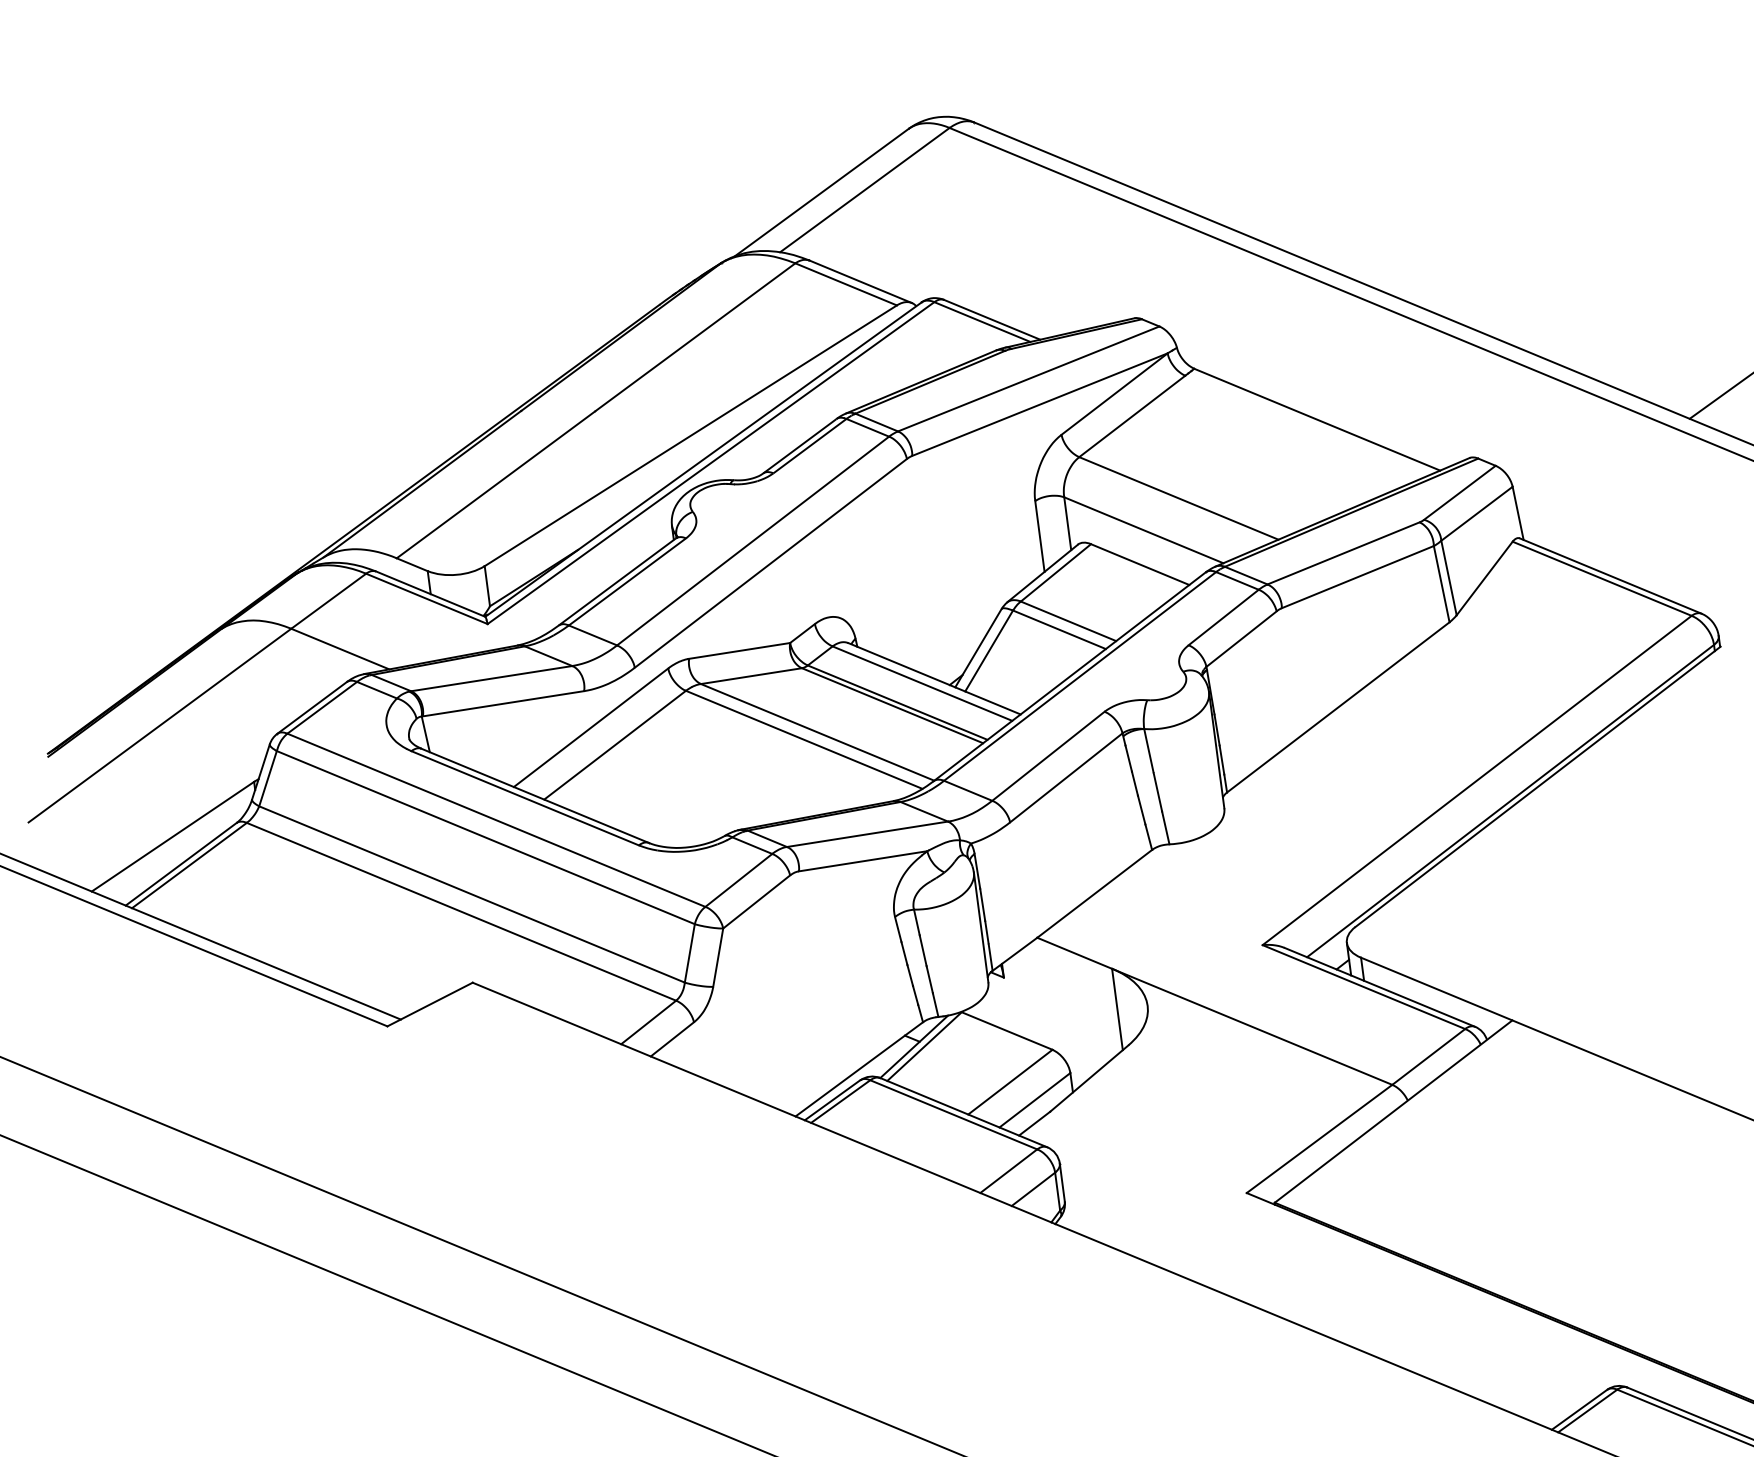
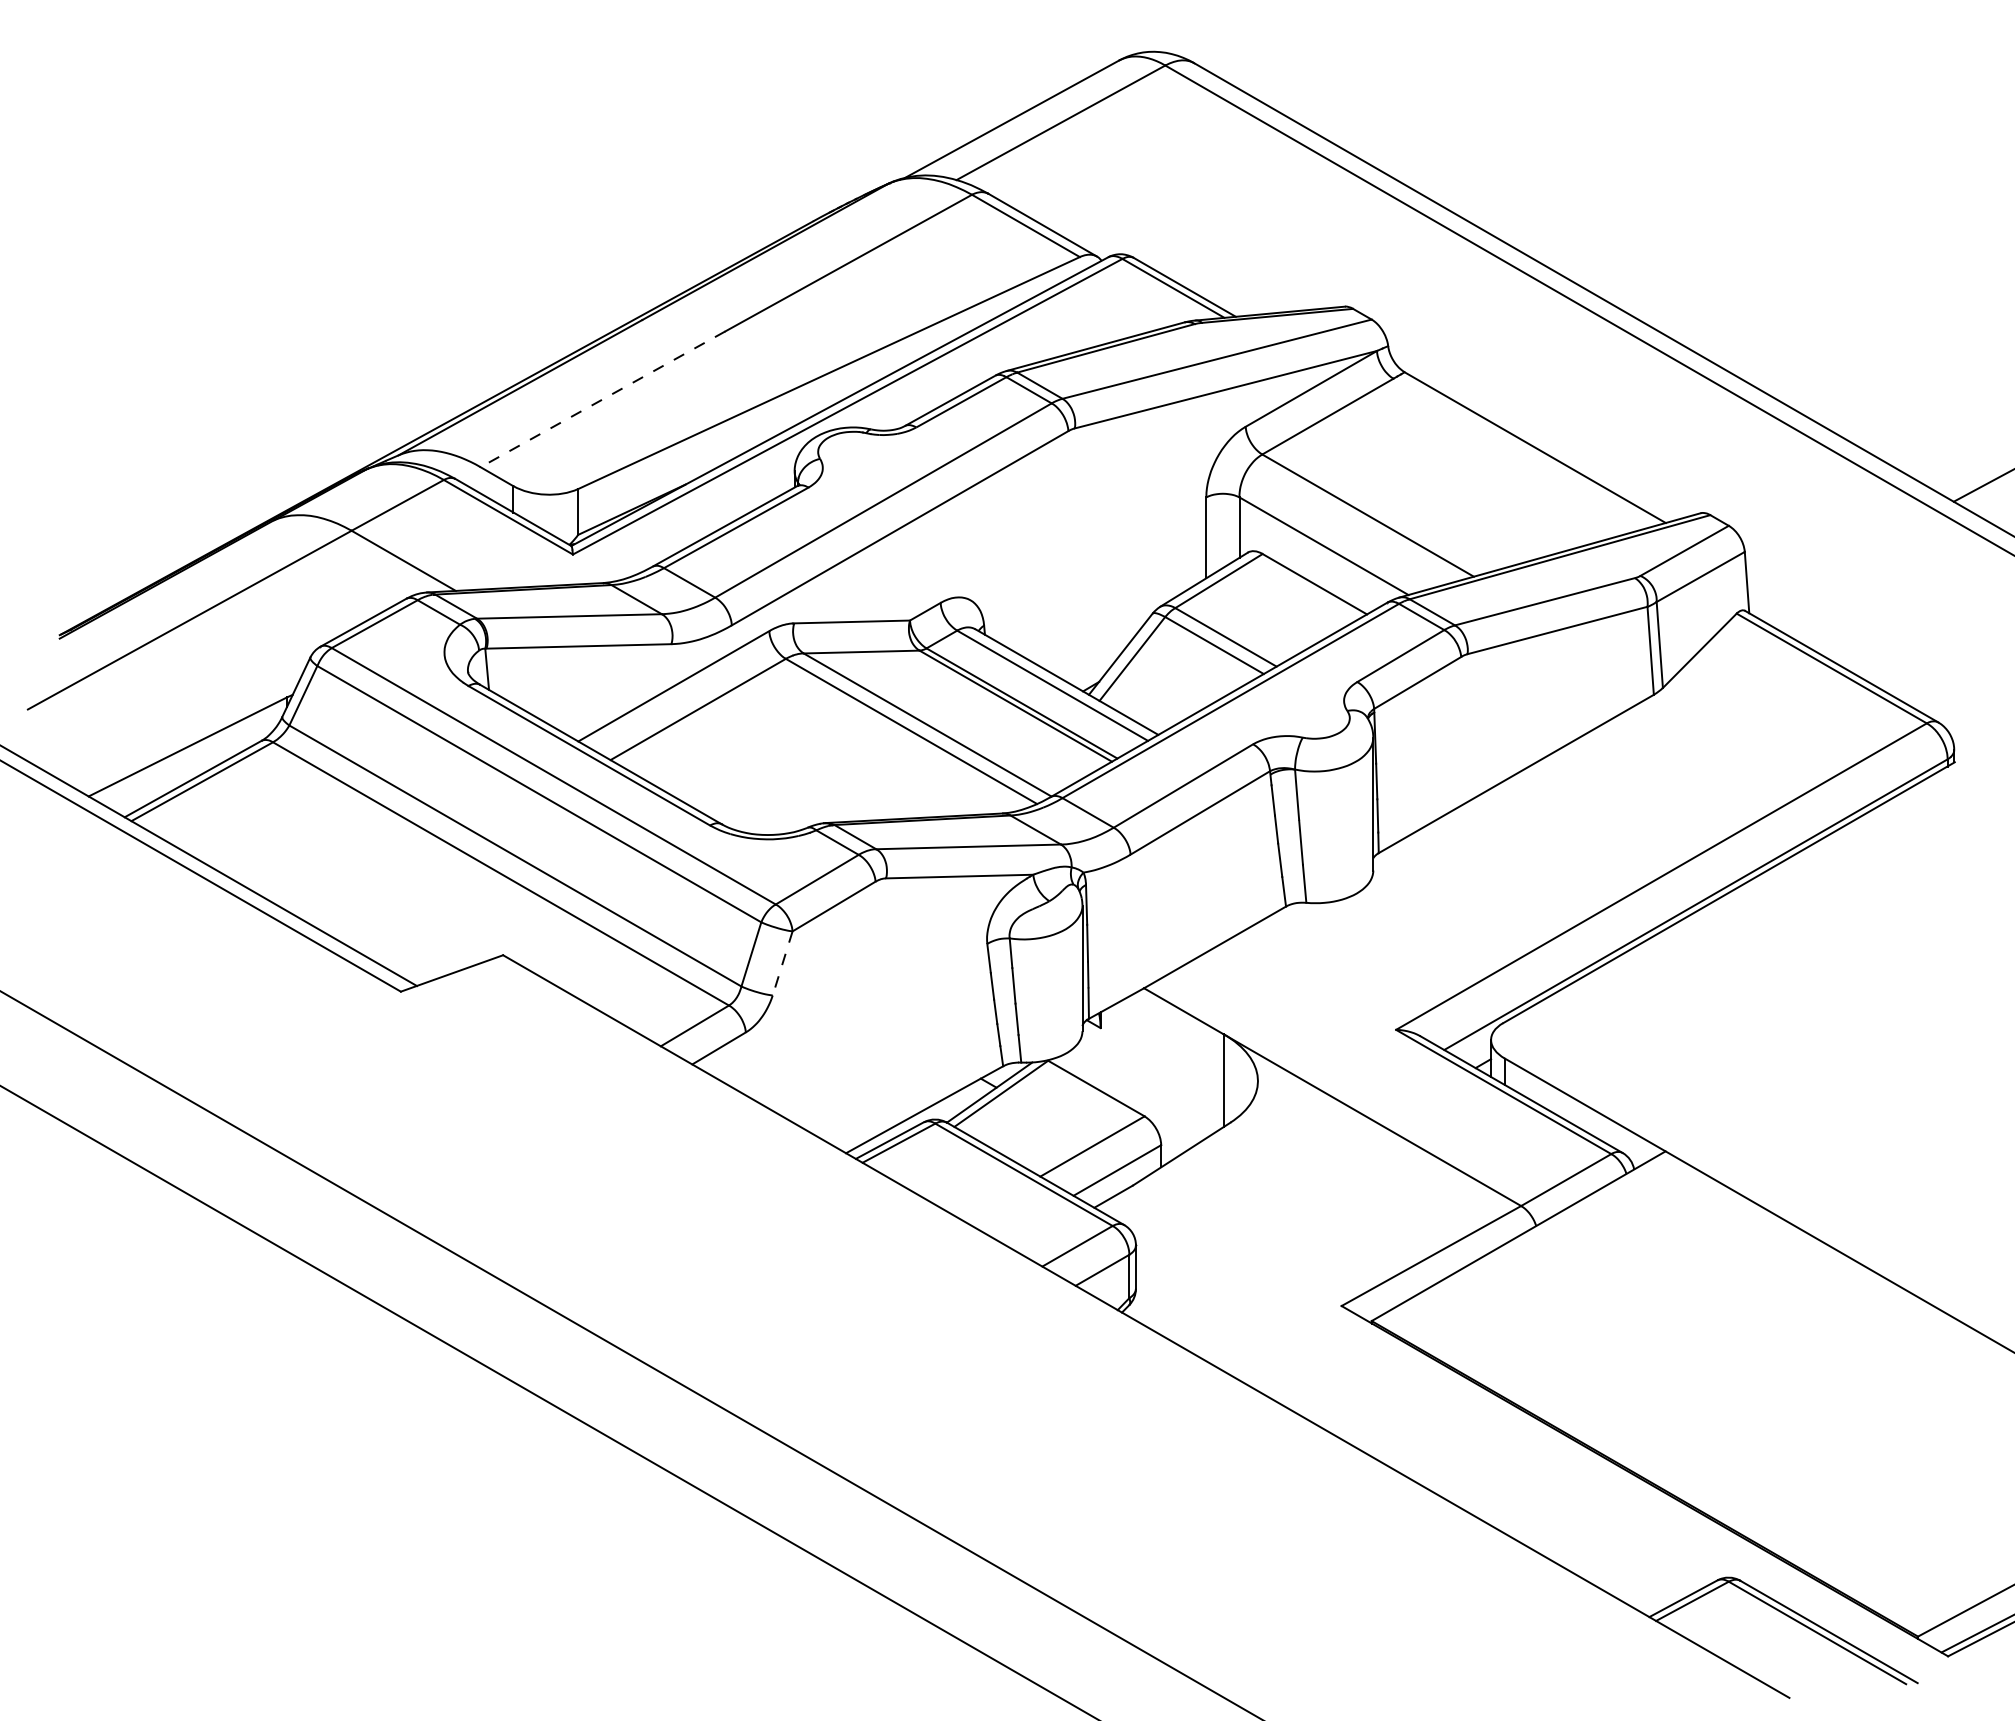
line: (495, 485) -> (602, 399), solid -> dashed
line: (718, 957) -> (782, 963), solid -> dashed

